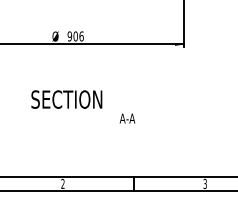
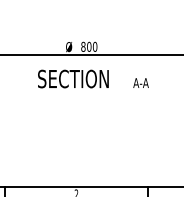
text: (75, 36) -> (89, 46), 906 -> 800
text: (66, 99) -> (73, 78), moved
text: (127, 118) -> (141, 82), moved

